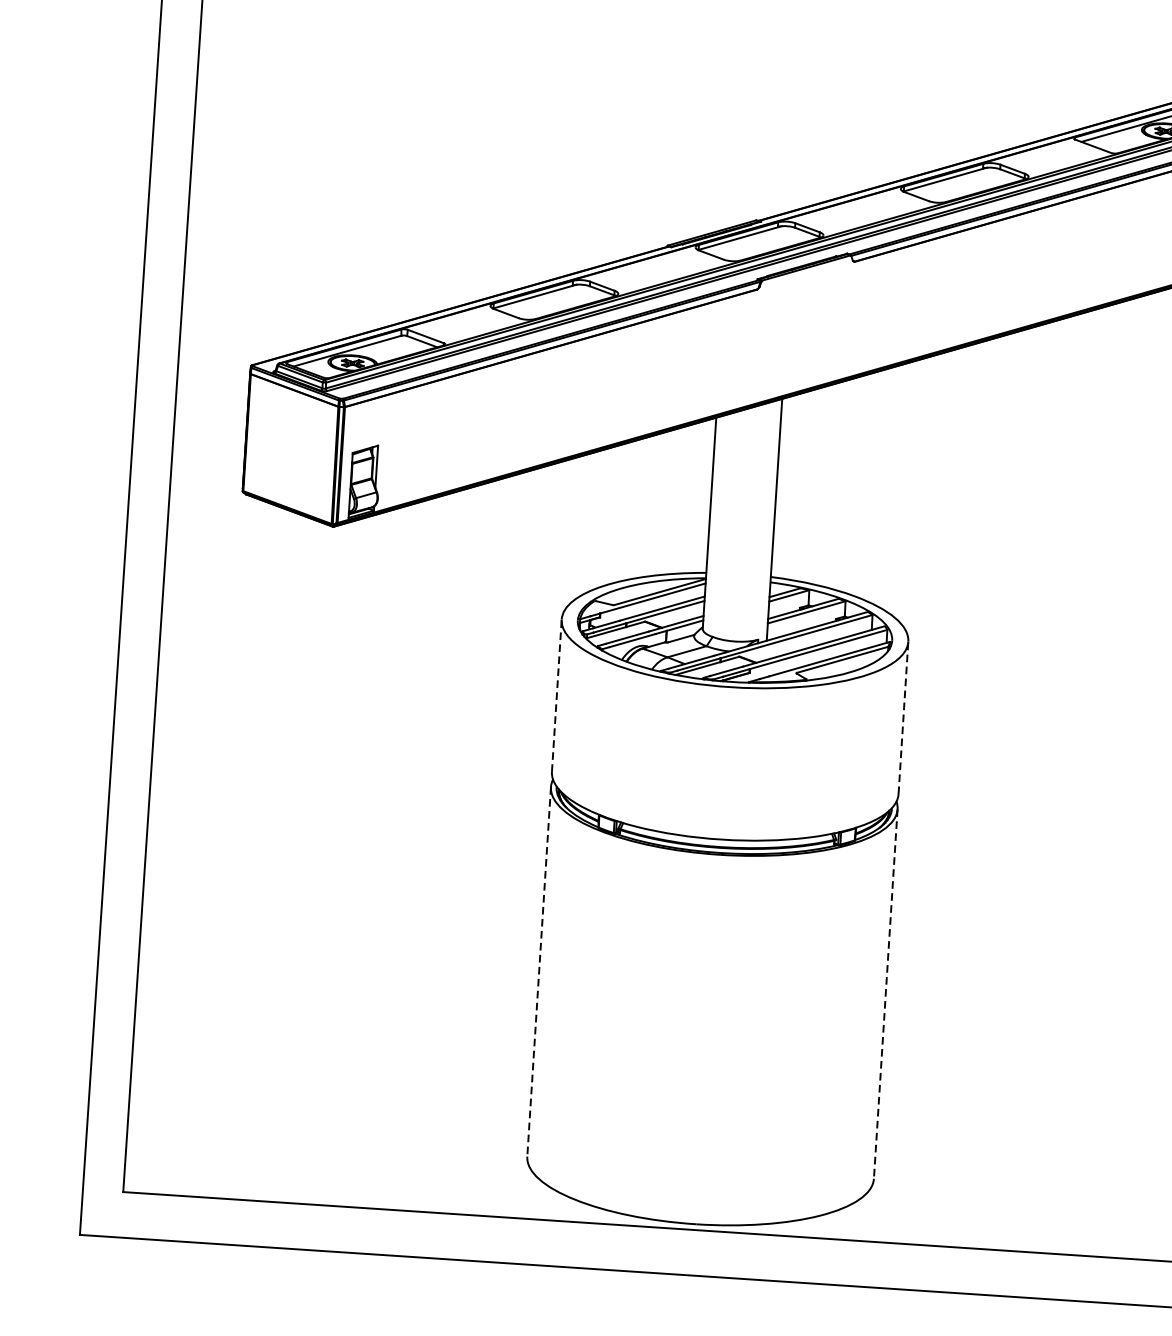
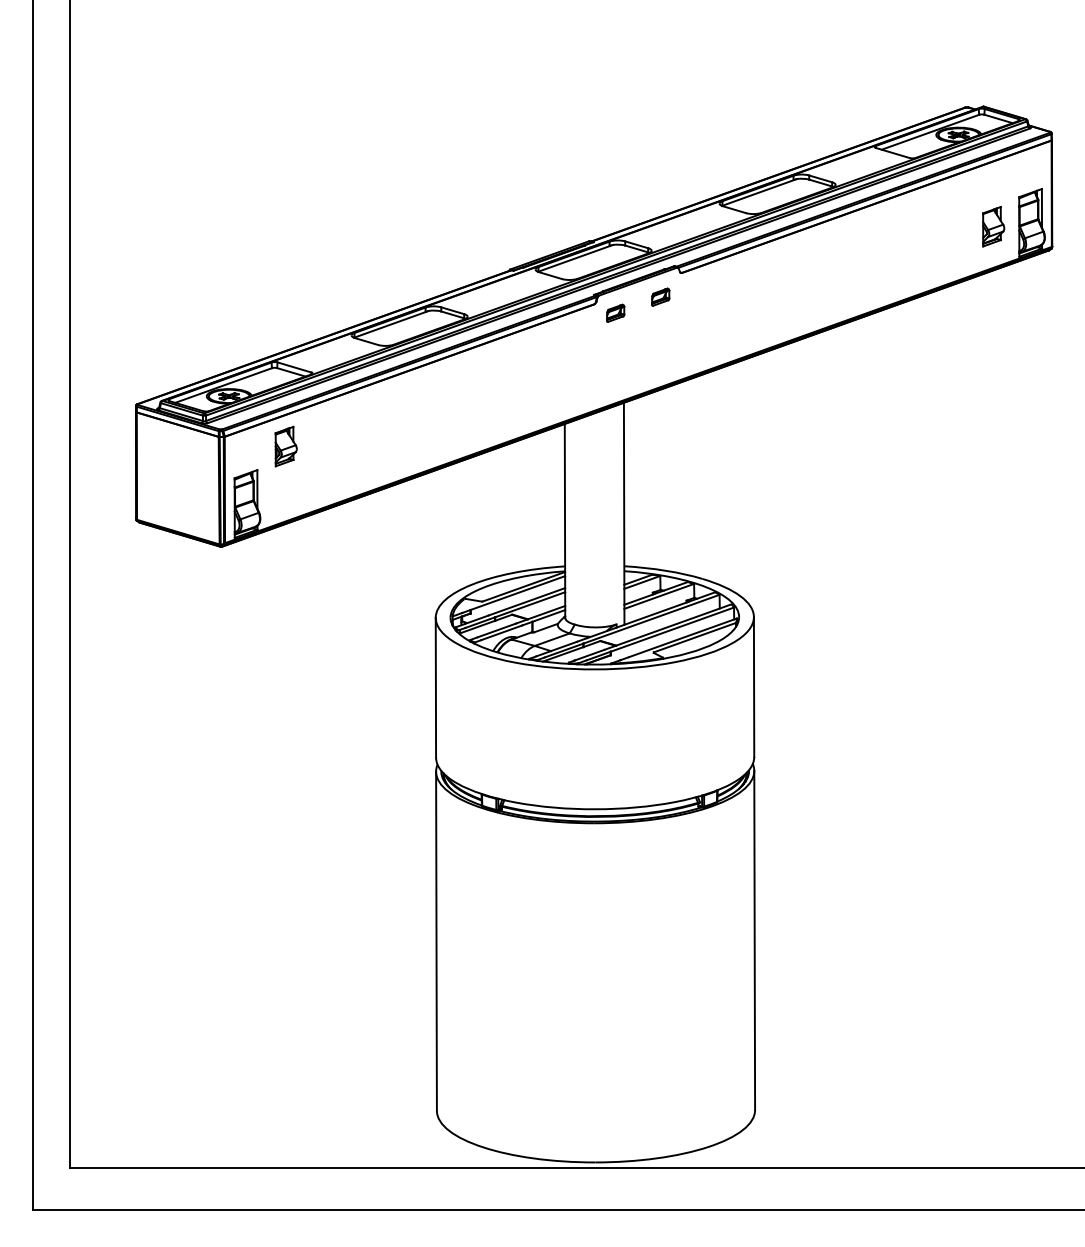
part: (829, 285) -> (660, 296), added
part: (779, 299) -> (615, 312), added
part: (410, 422) -> (285, 446), added
line: (556, 695) -> (435, 687), dashed -> solid
line: (903, 718) -> (754, 687), dashed -> solid
line: (539, 972) -> (436, 941), dashed -> solid
line: (885, 994) -> (754, 940), dashed -> solid

